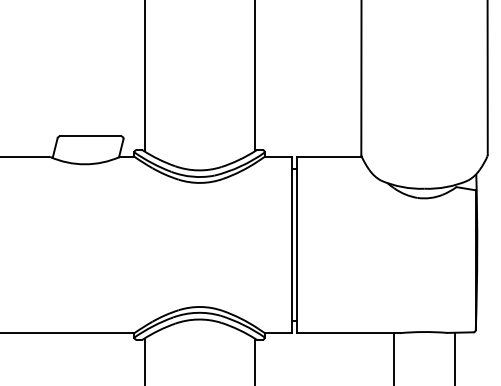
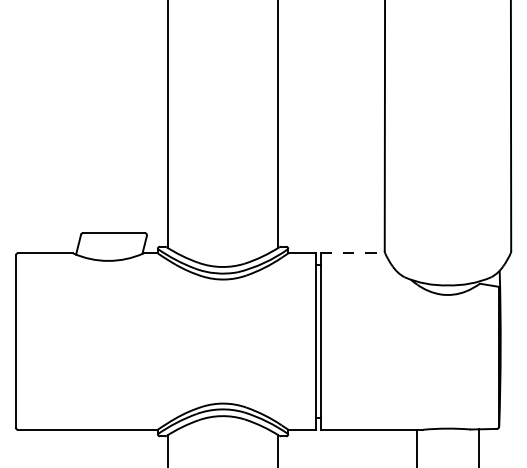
line: (330, 156) -> (353, 253), solid -> dashed

